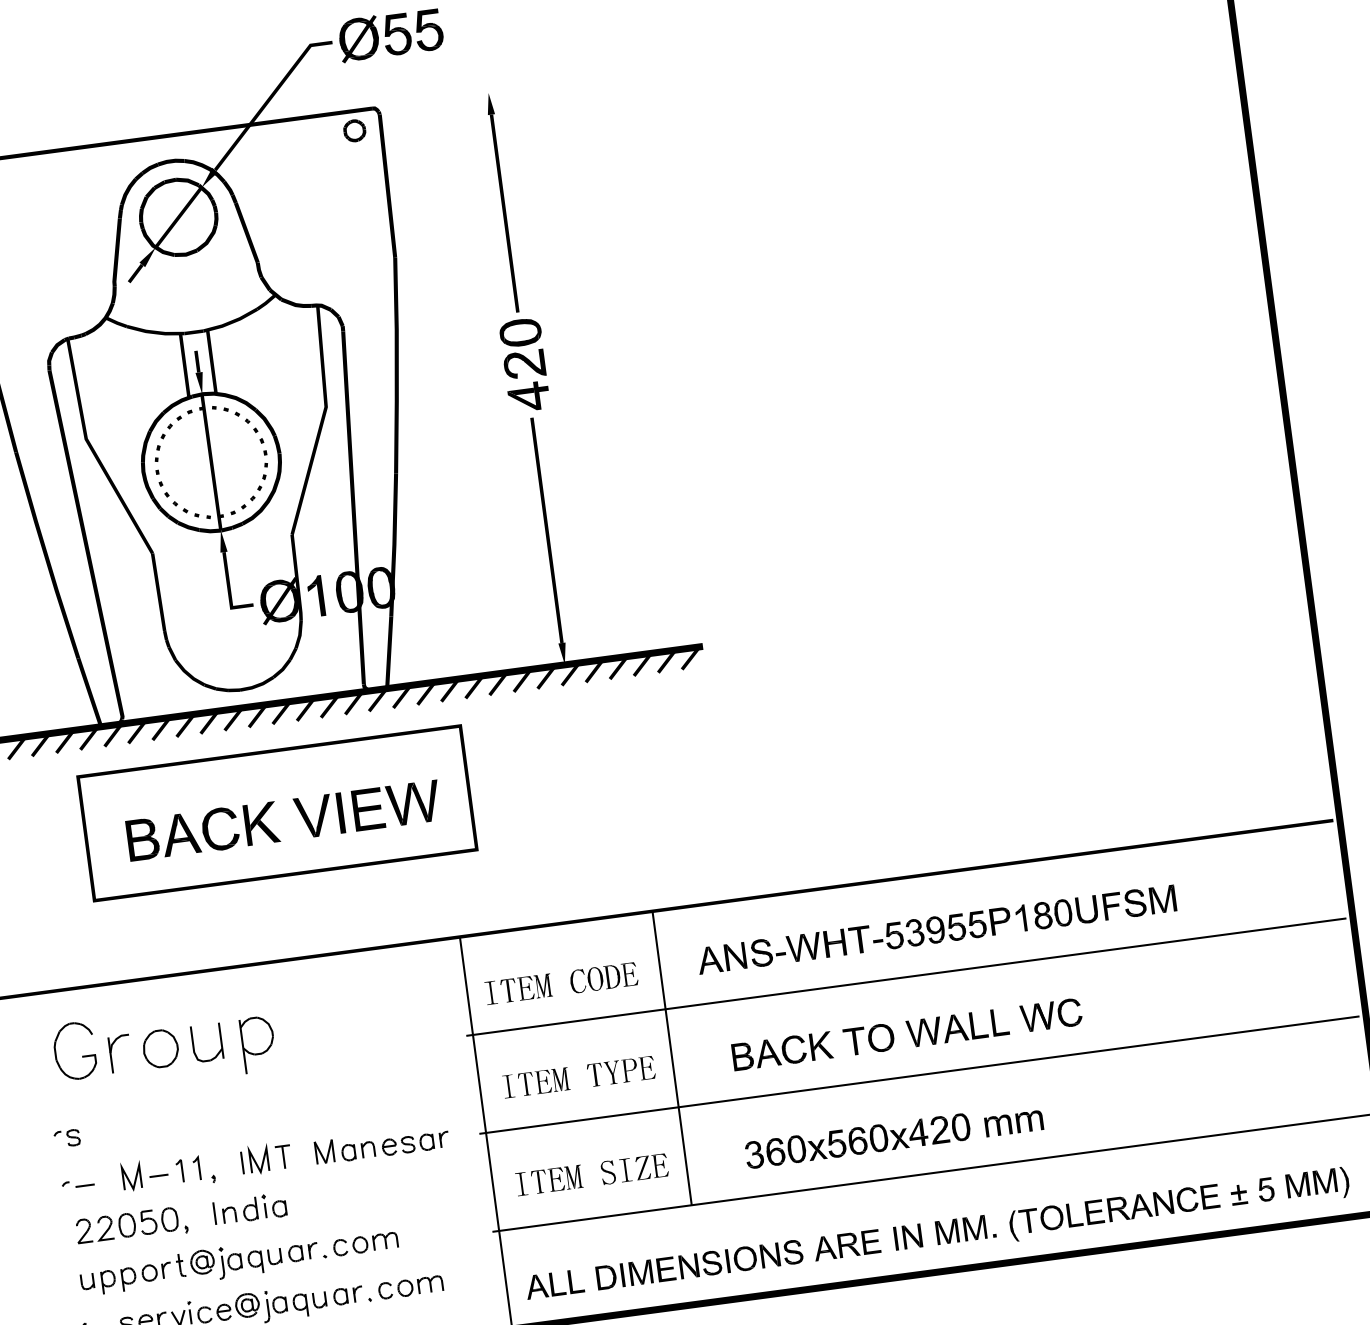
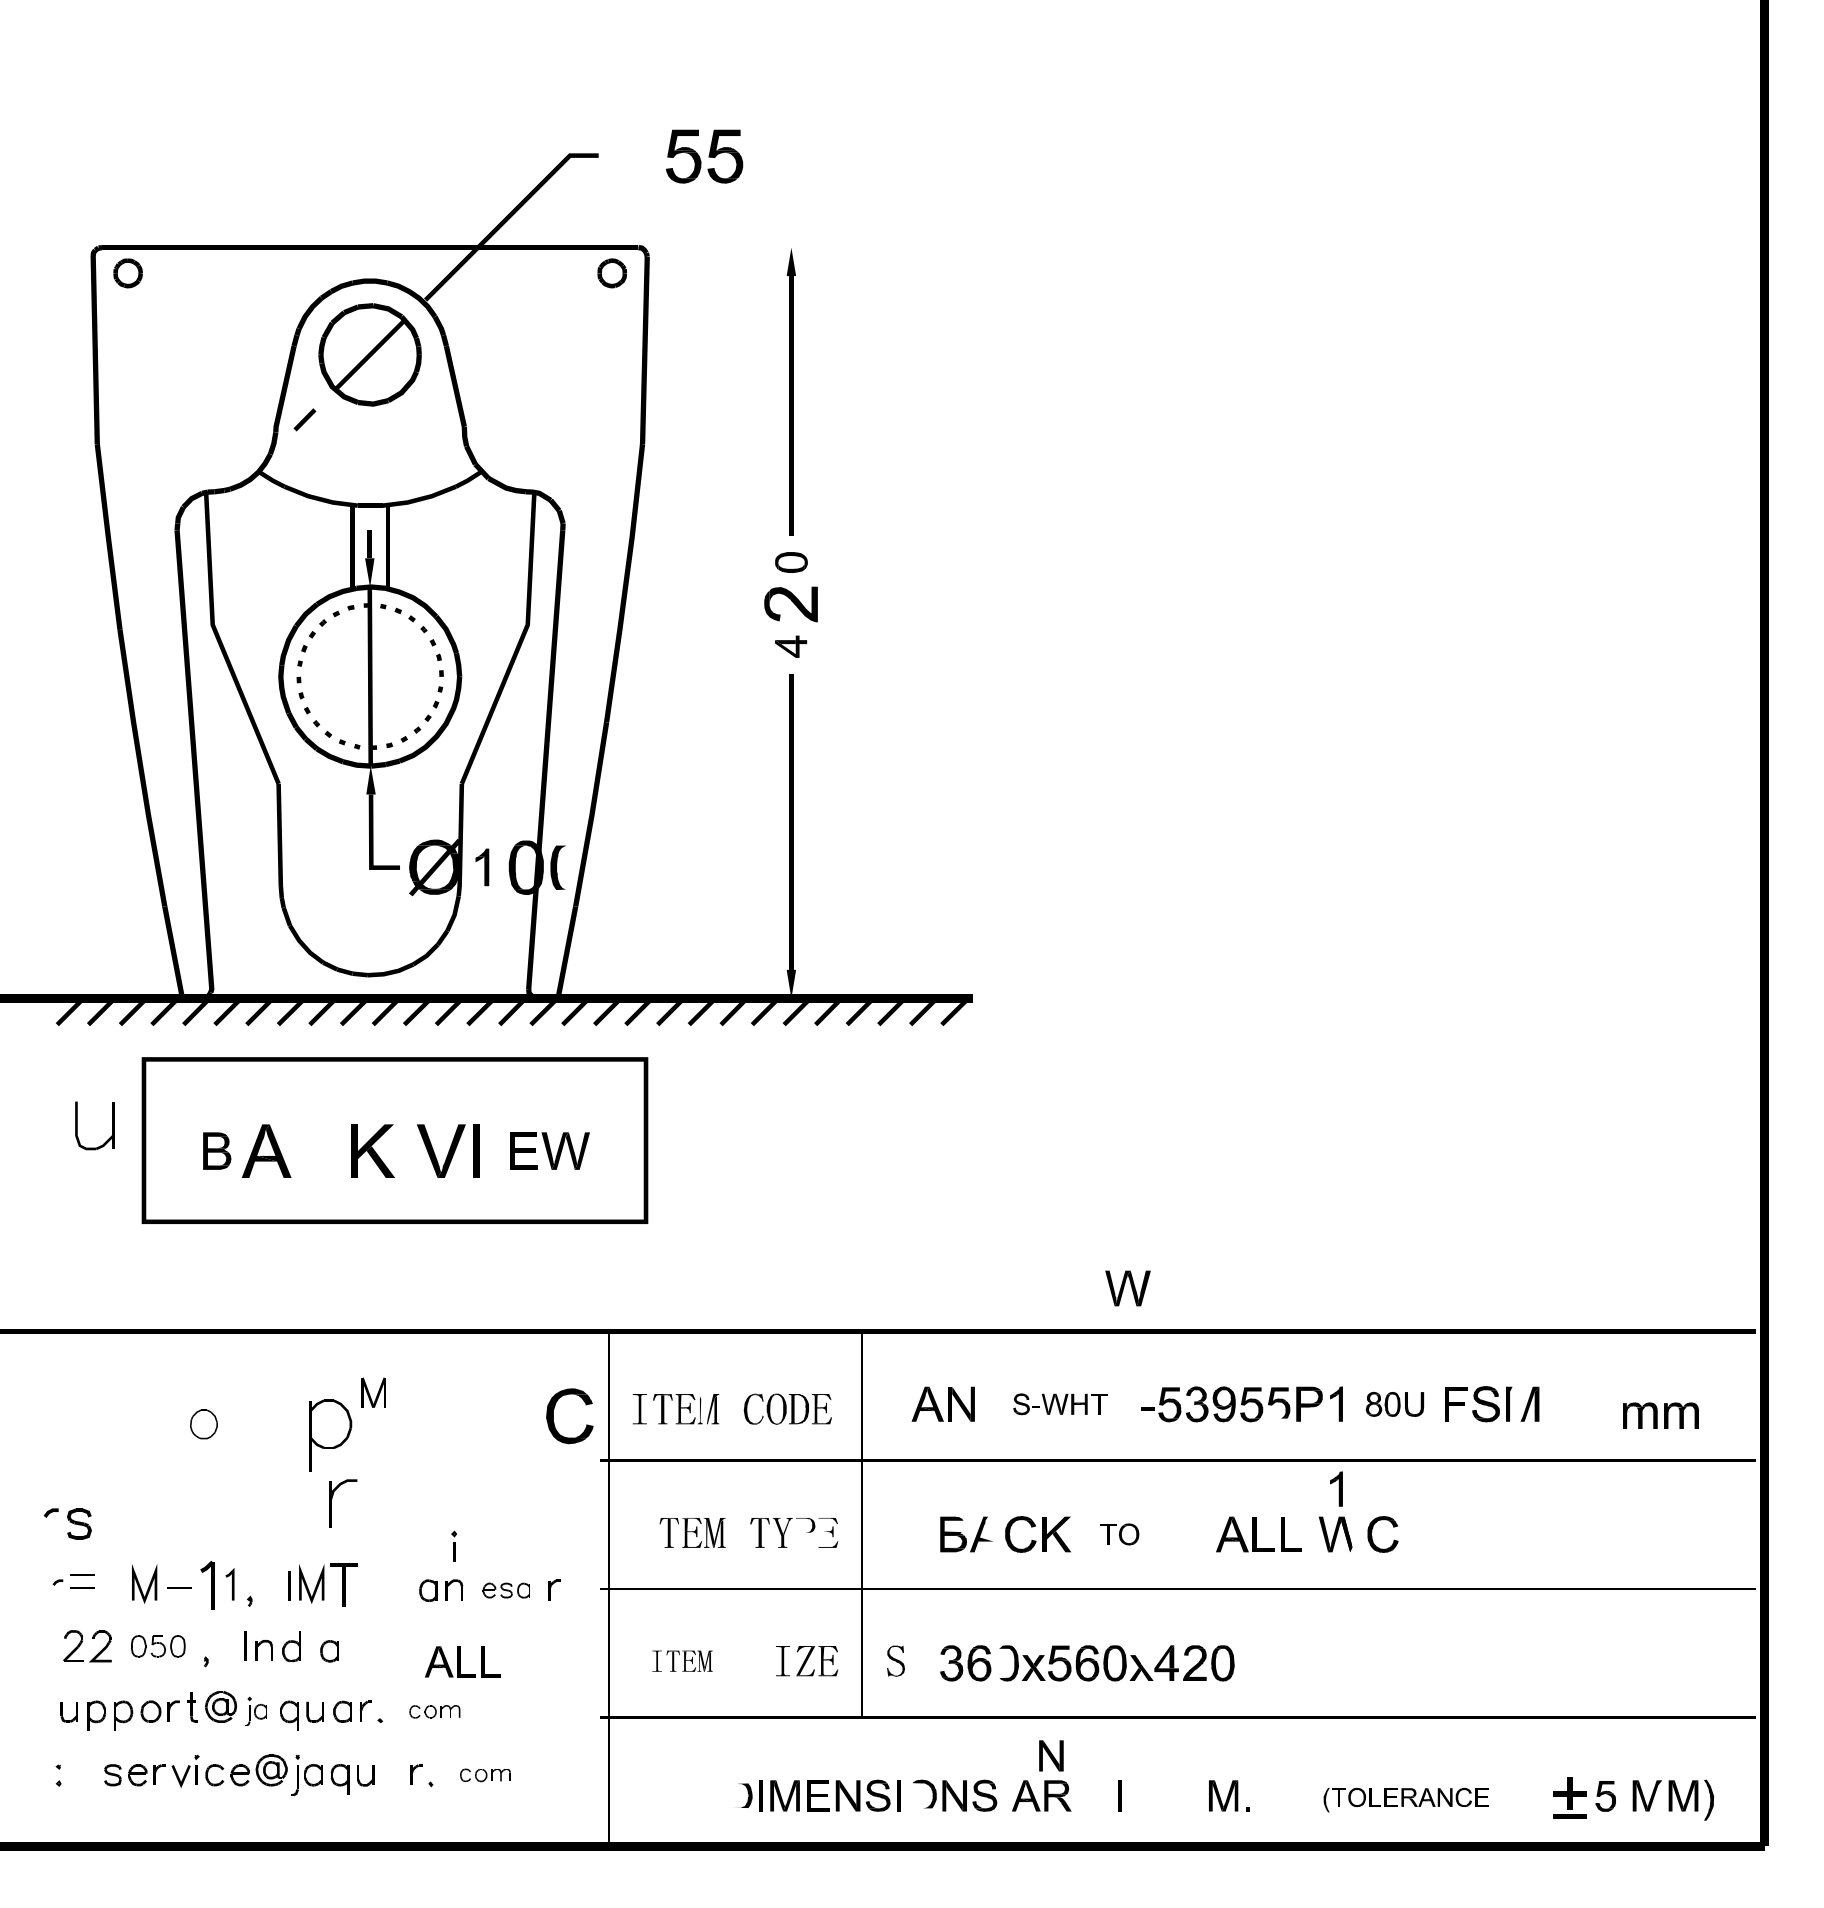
part: (358, 38) -> (633, 155), removed
fill: (209, 177) -> (416, 308), removed
fill: (147, 257) -> (323, 401), removed
part: (520, 332) -> (791, 562), size x0.6
part: (528, 396) -> (790, 646), size x0.6
fill: (383, 587) -> (570, 867), removed
part: (316, 596) -> (482, 867), size x0.7
part: (396, 805) -> (549, 1150), size x0.7
part: (208, 831) -> (553, 1416), moved
part: (143, 838) -> (217, 1150), size x0.7
fill: (1158, 899) -> (1516, 1403), removed
part: (1065, 912) -> (1394, 1404), size x0.7
fill: (977, 934) -> (1277, 1417), removed
part: (811, 946) -> (1060, 1404), size x0.6
part: (1029, 982) -> (1336, 1488), added
fill: (538, 986) -> (702, 1409), removed
fill: (1050, 1015) -> (1357, 1534), removed
part: (924, 1032) -> (1127, 1288), moved
part: (869, 1039) -> (1119, 1534), size x0.6
part: (193, 1044) -> (77, 1125), moved
part: (160, 1048) -> (203, 1424), size x0.6
fill: (742, 1050) -> (954, 1526), removed
part: (111, 1051) -> (332, 1499), moved
fill: (770, 1052) -> (990, 1534), removed
part: (82, 1055) -> (101, 1419), removed
fill: (643, 1068) -> (823, 1532), removed
fill: (627, 1070) -> (802, 1532), removed
fill: (508, 1086) -> (646, 1532), removed
part: (1013, 1123) -> (1660, 1415), moved
fill: (902, 1133) -> (1146, 1661), removed
part: (66, 1138) -> (67, 1523), size x1.4
part: (408, 1144) -> (506, 1590), size x0.7
fill: (792, 1149) -> (1001, 1663), removed
part: (324, 1151) -> (373, 1392), moved
part: (283, 1157) -> (343, 1585), size x1.4
part: (179, 1171) -> (207, 1585), size x1.6
part: (607, 1172) -> (895, 1660), moved
line: (83, 1175) -> (82, 1574), added
part: (549, 1180) -> (682, 1661), size x0.7
fill: (1307, 1183) -> (1660, 1795), removed
part: (1238, 1195) -> (1569, 1798), size x1.6
part: (264, 1205) -> (453, 1545), moved
part: (1113, 1212) -> (1405, 1799), size x0.6
part: (148, 1222) -> (158, 1646), size x0.7
part: (946, 1231) -> (1186, 1795), removed
part: (912, 1236) -> (1051, 1755), moved
fill: (870, 1241) -> (1086, 1795), removed
part: (365, 1244) -> (434, 1711), size x0.6
fill: (743, 1260) -> (919, 1797), removed
part: (229, 1262) -> (255, 1711), size x0.7
fill: (604, 1277) -> (737, 1795), removed
part: (554, 1283) -> (462, 1661), moved
part: (410, 1287) -> (485, 1775), size x0.6
part: (340, 1296) -> (393, 1775), removed

